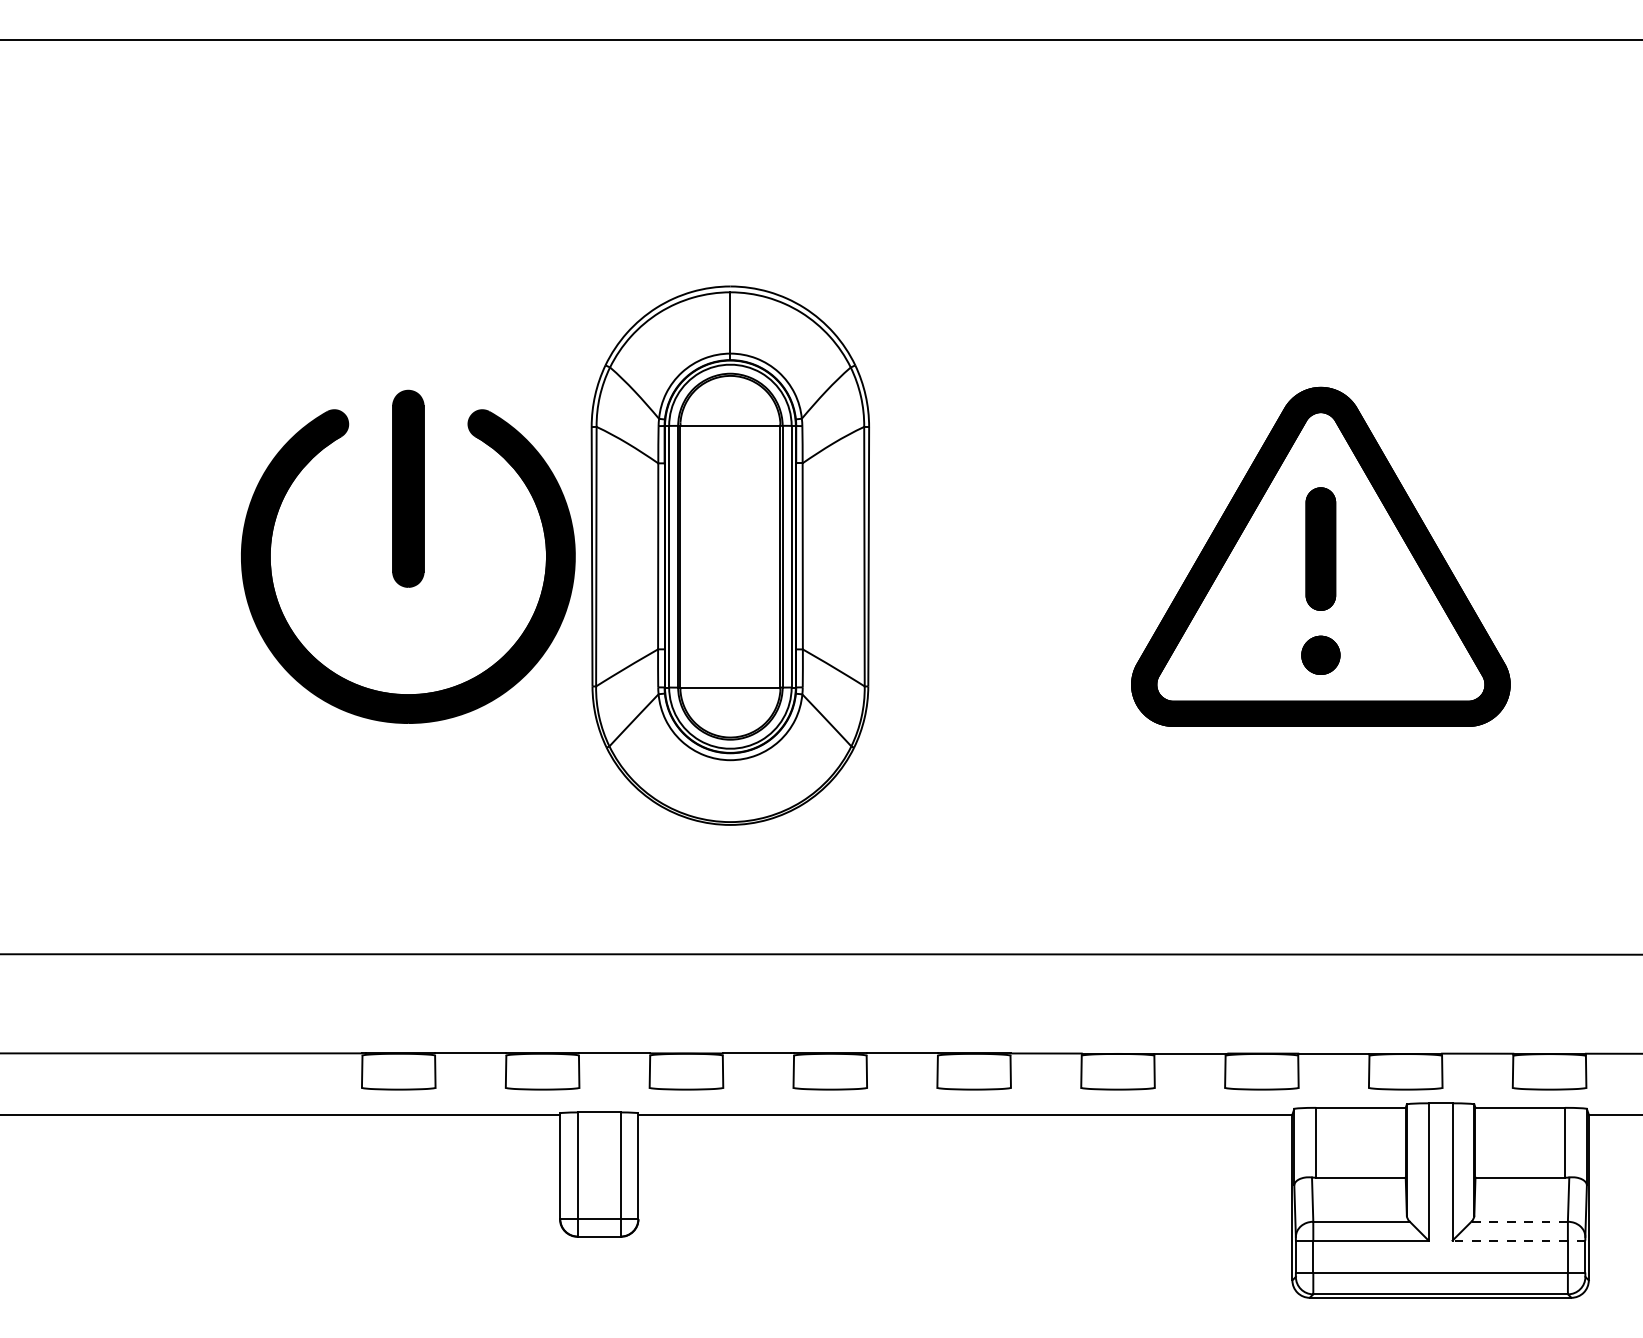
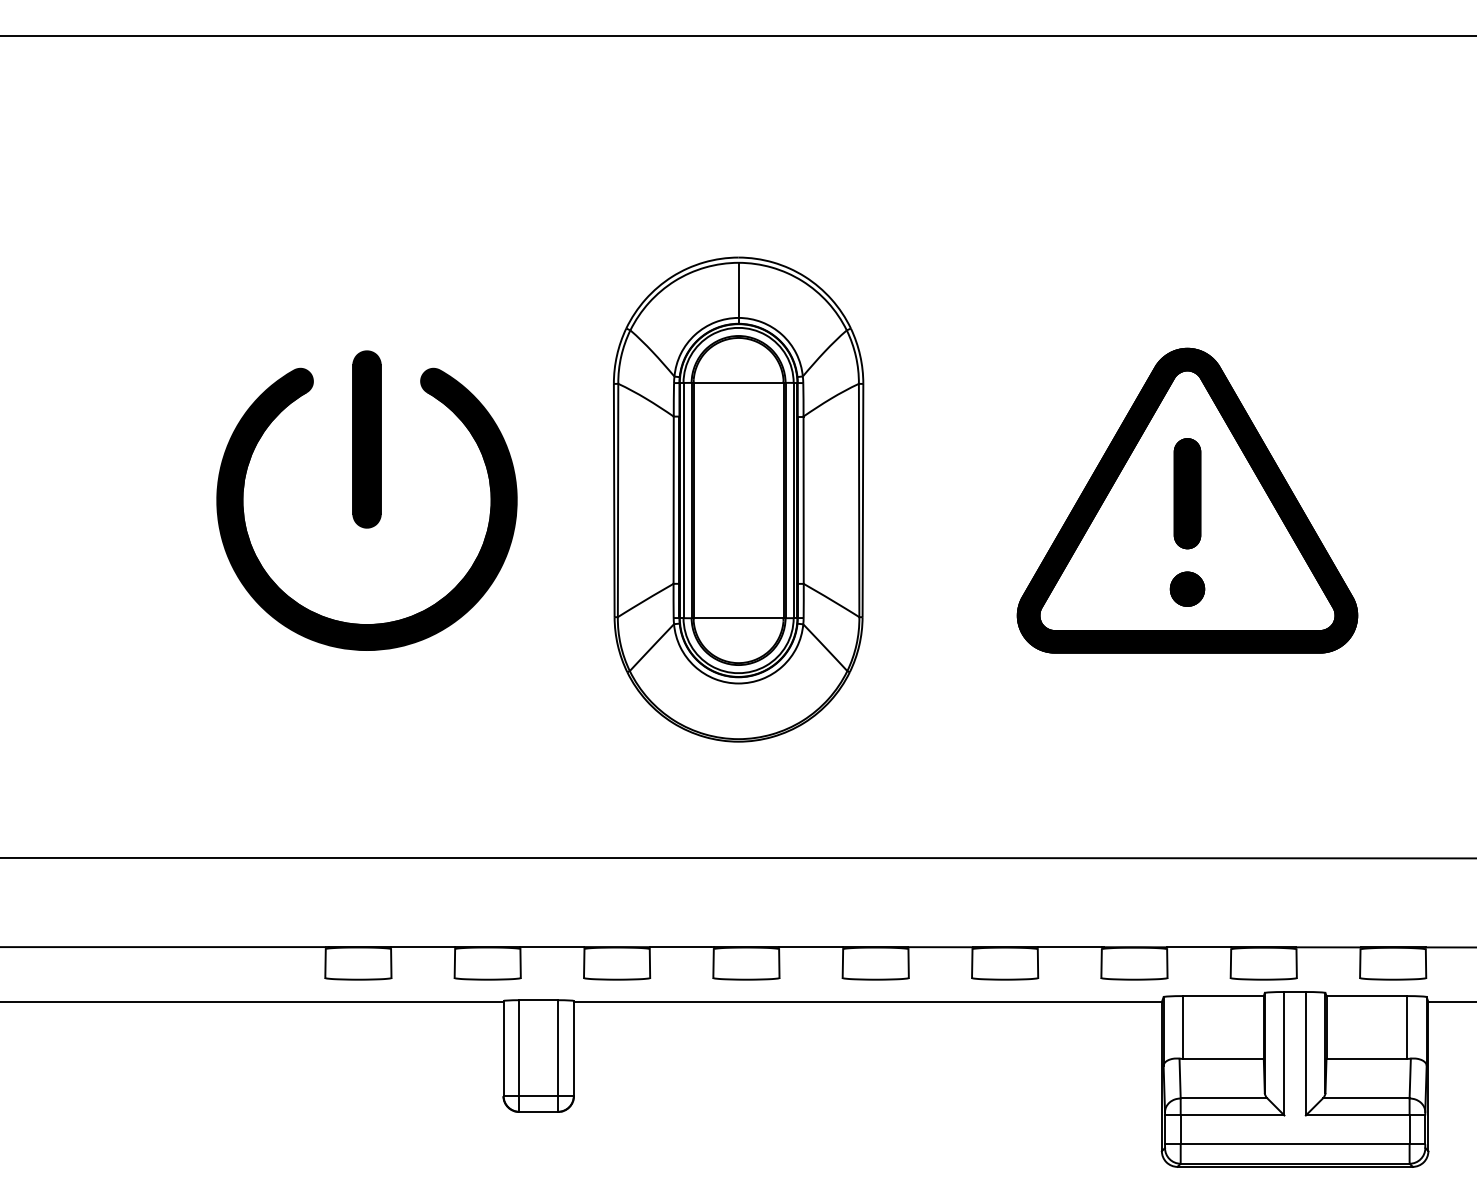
part: (730, 555) -> (738, 499), moved
line: (1518, 1221) -> (1365, 1098), dashed -> solid
line: (1518, 1240) -> (1365, 1115), dashed -> solid

